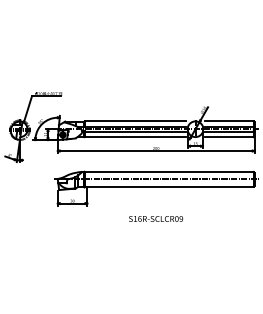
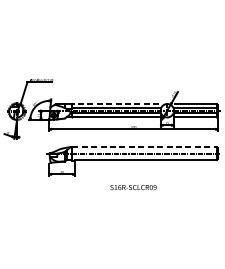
line: (135, 121) -> (115, 104), solid -> dashed
line: (169, 172) -> (145, 147), solid -> dashed

